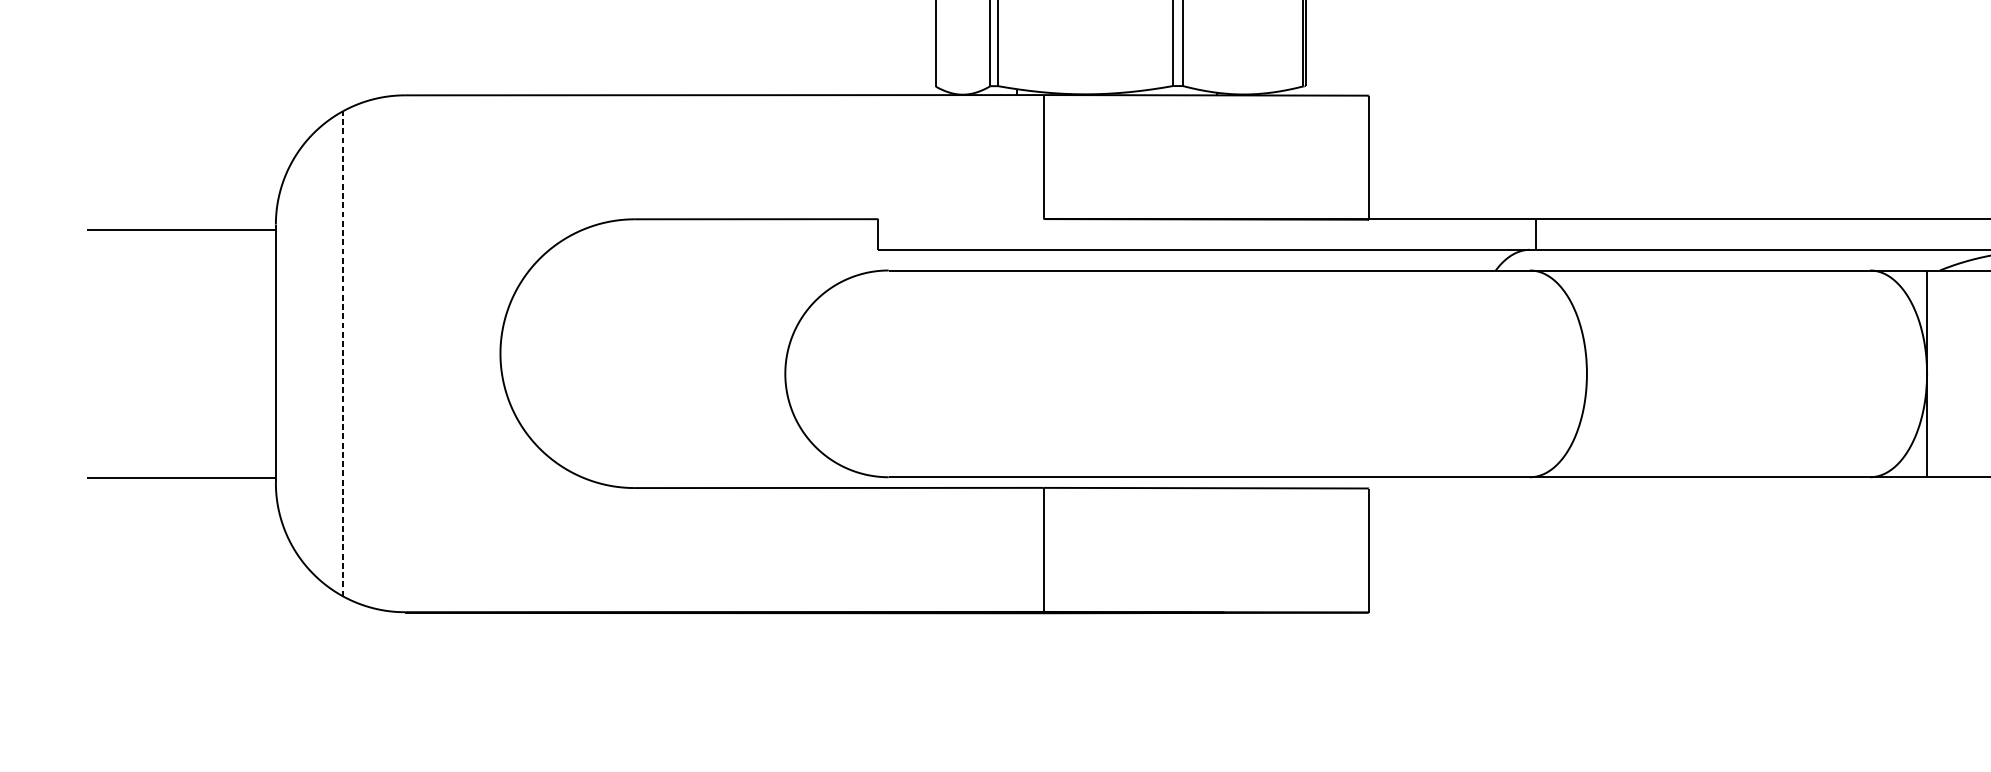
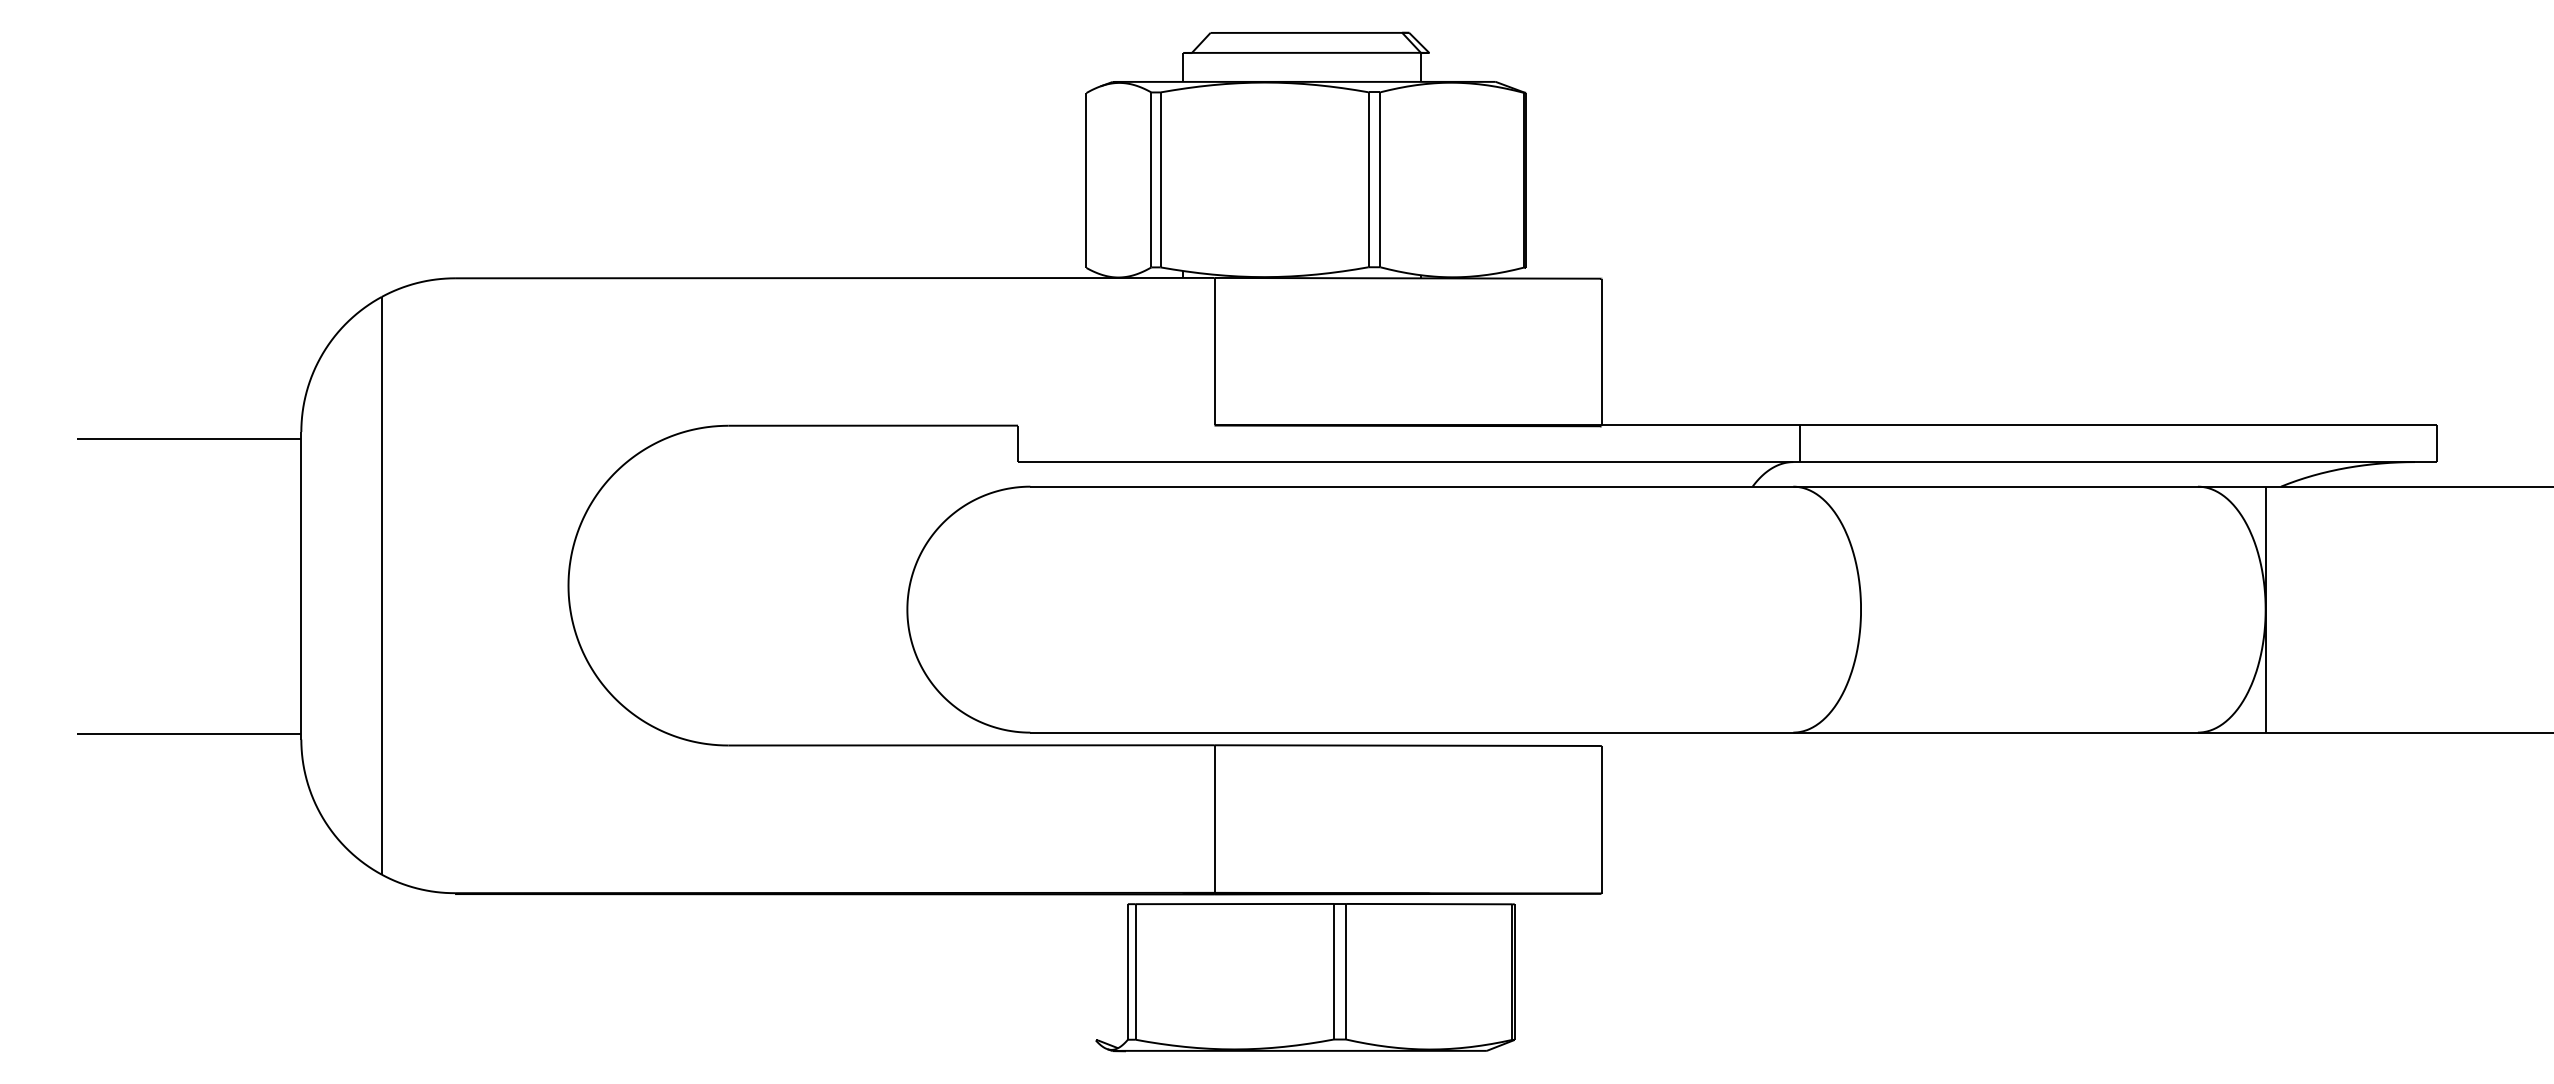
line: (343, 353) -> (381, 585), dashed -> solid
part: (1119, 683) -> (1305, 977), added

